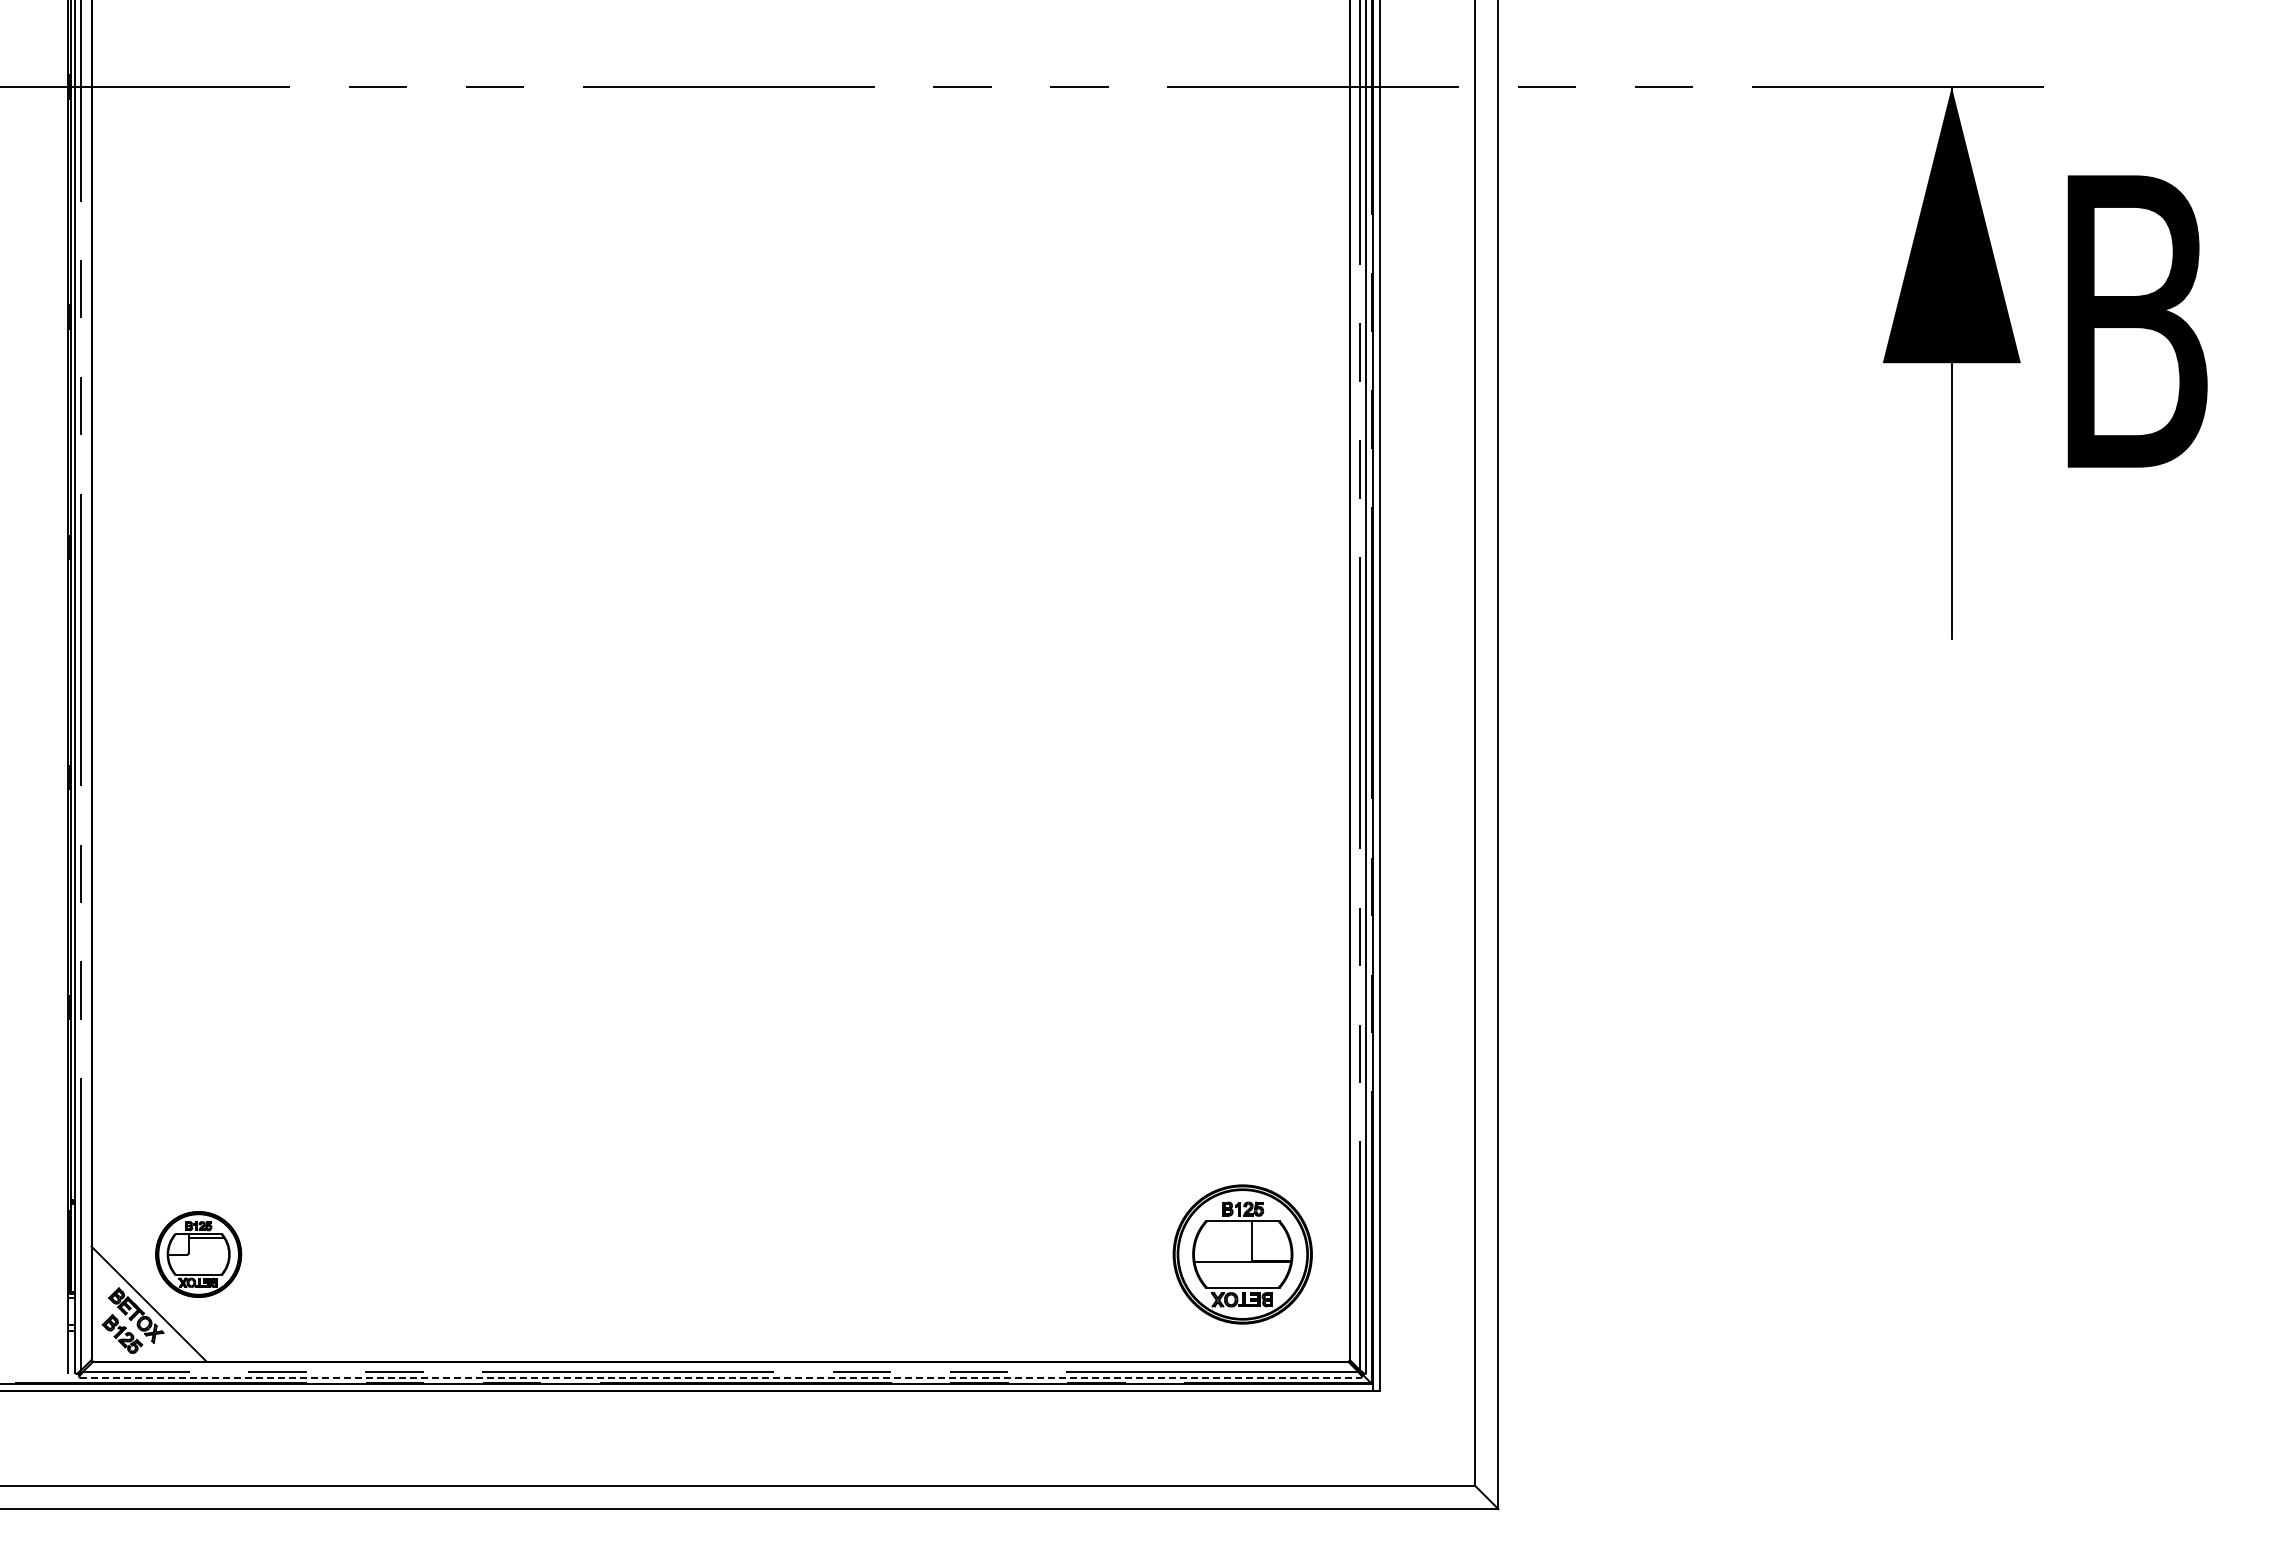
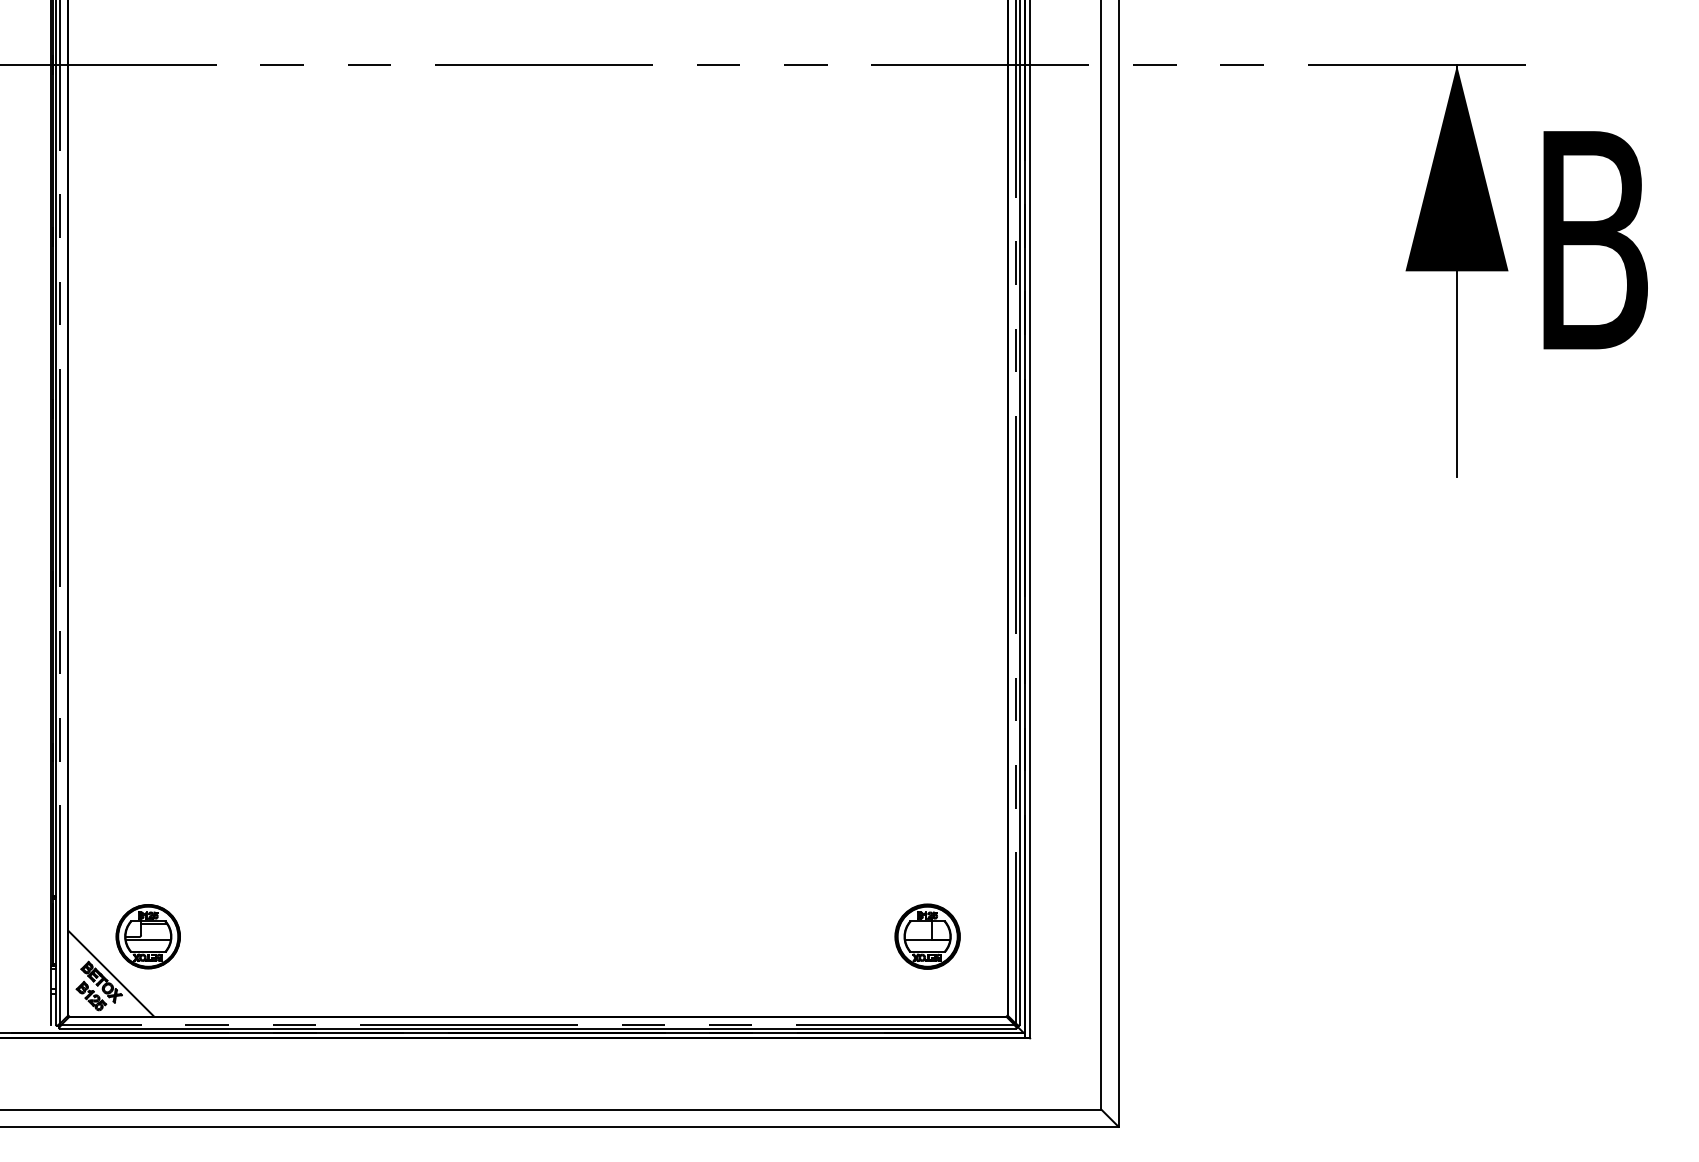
part: (1242, 1254) -> (927, 936), size x0.62
line: (198, 1259) -> (148, 940), added
line: (720, 1377) -> (537, 1028), dashed -> solid

